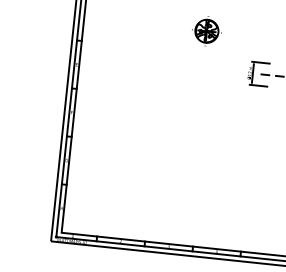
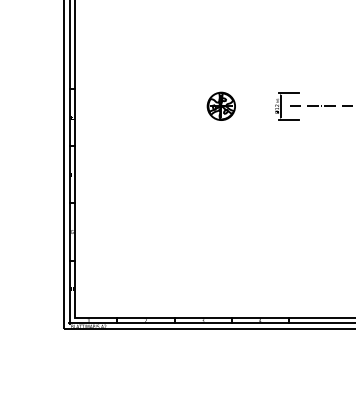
part: (206, 30) -> (220, 105), moved

